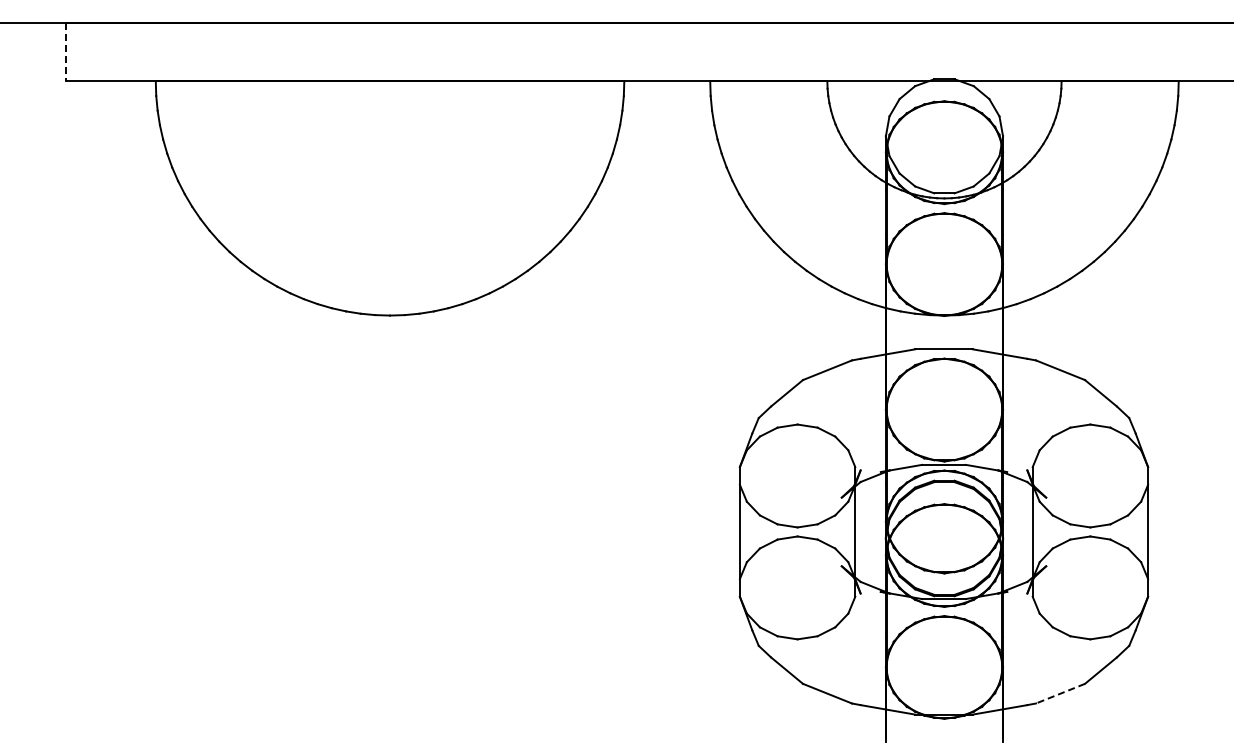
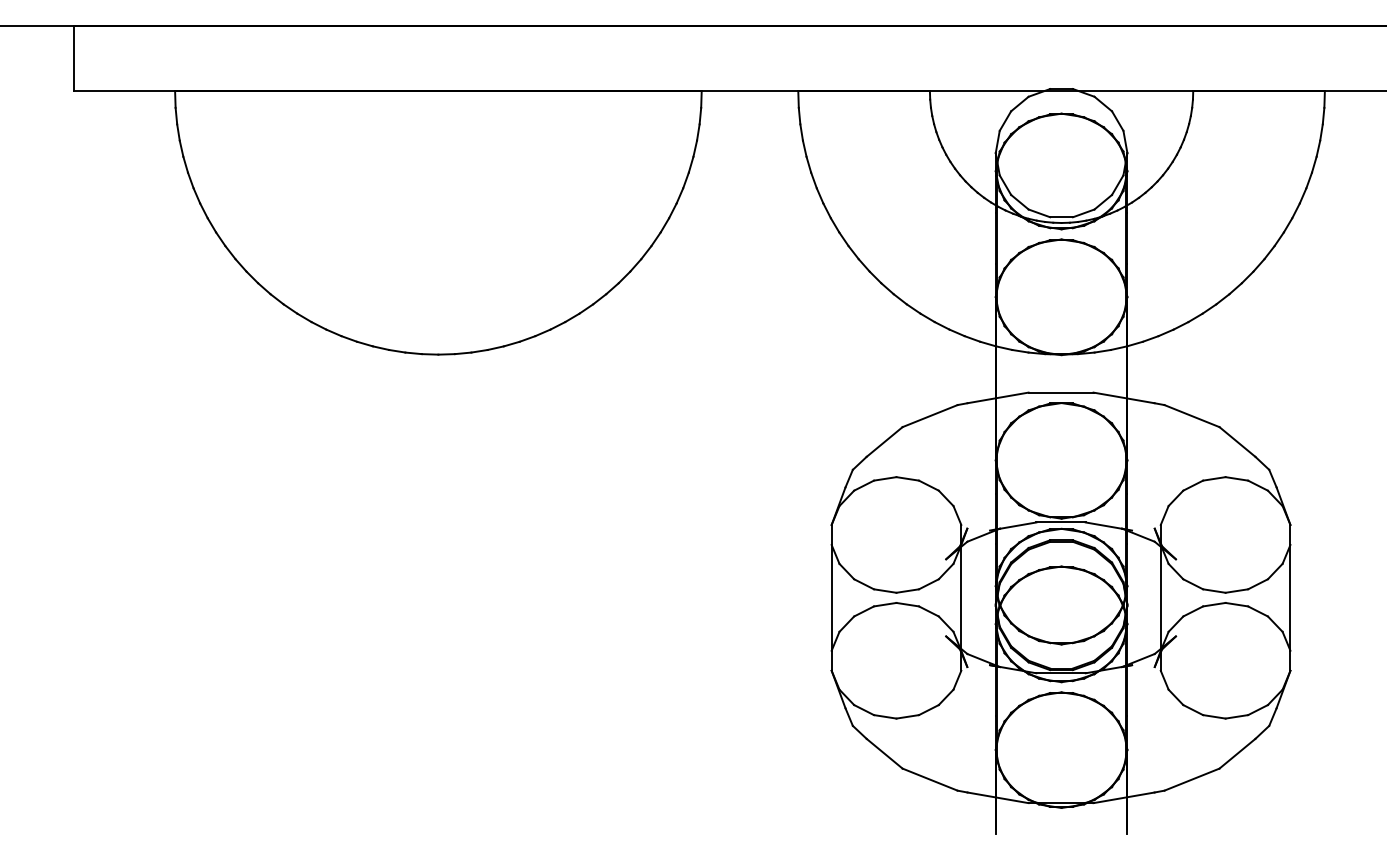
line: (66, 52) -> (74, 58), dashed -> solid
line: (1060, 693) -> (1191, 779), dashed -> solid

